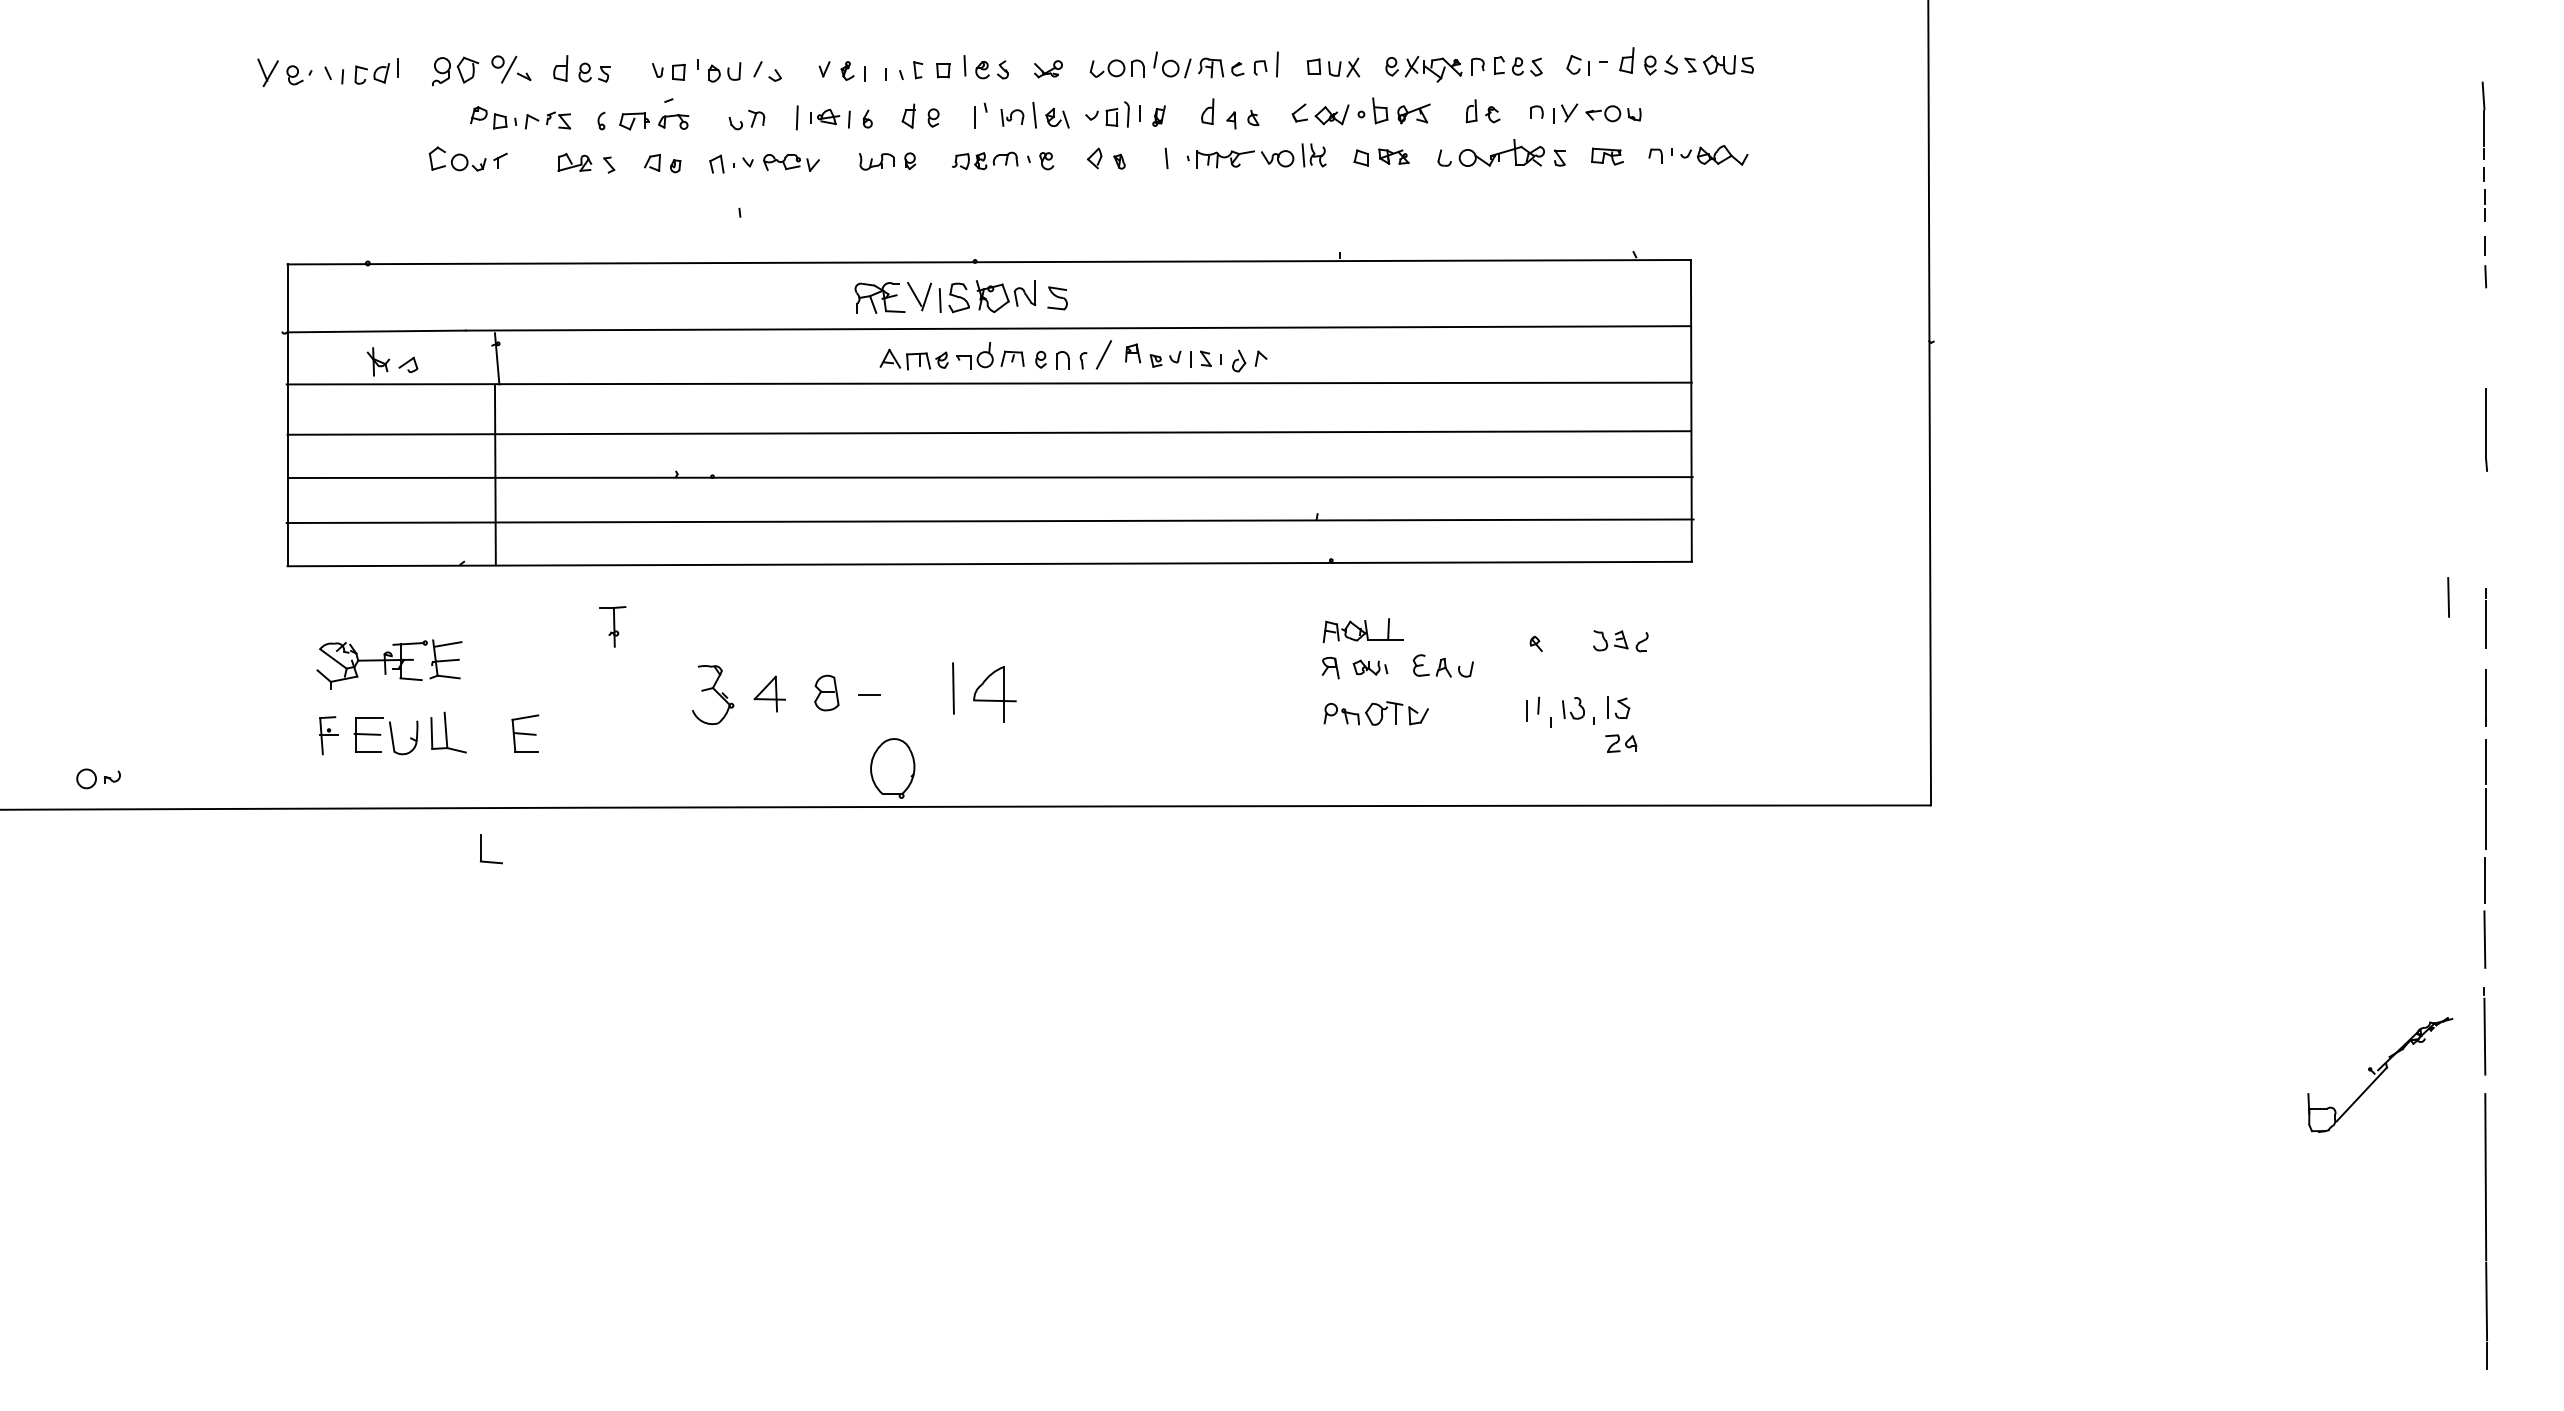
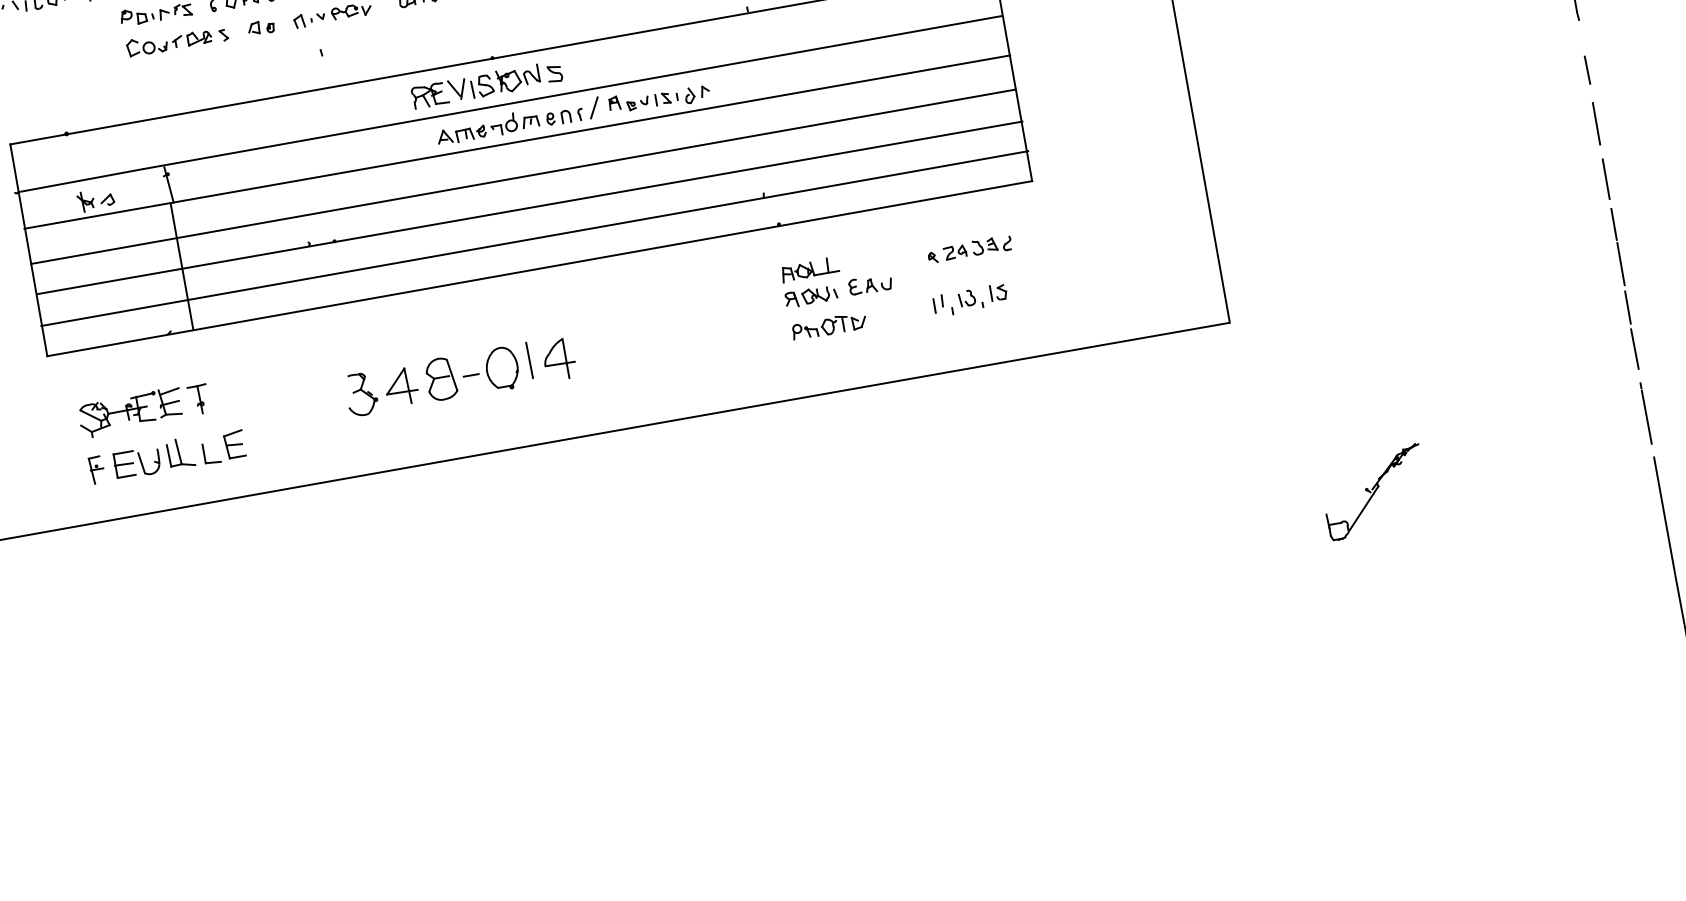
part: (467, 158) -> (154, 44), moved
line: (2448, 597) -> (1587, 70), moved
part: (612, 626) -> (198, 399), moved
part: (1370, 667) -> (819, 294), size x1.43
part: (826, 692) -> (440, 378), size x1.67
part: (769, 693) -> (401, 386), size x1.43
part: (1621, 743) -> (955, 252), moved
part: (892, 768) -> (502, 368), moved
part: (481, 849) -> (204, 454), moved
part: (2380, 1074) -> (1374, 492), moved

